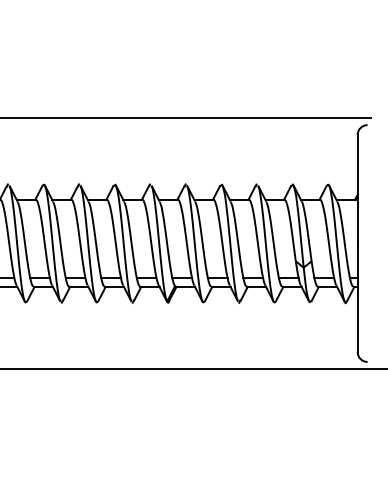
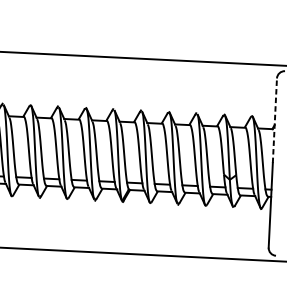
line: (357, 188) -> (274, 120), solid -> dashed

